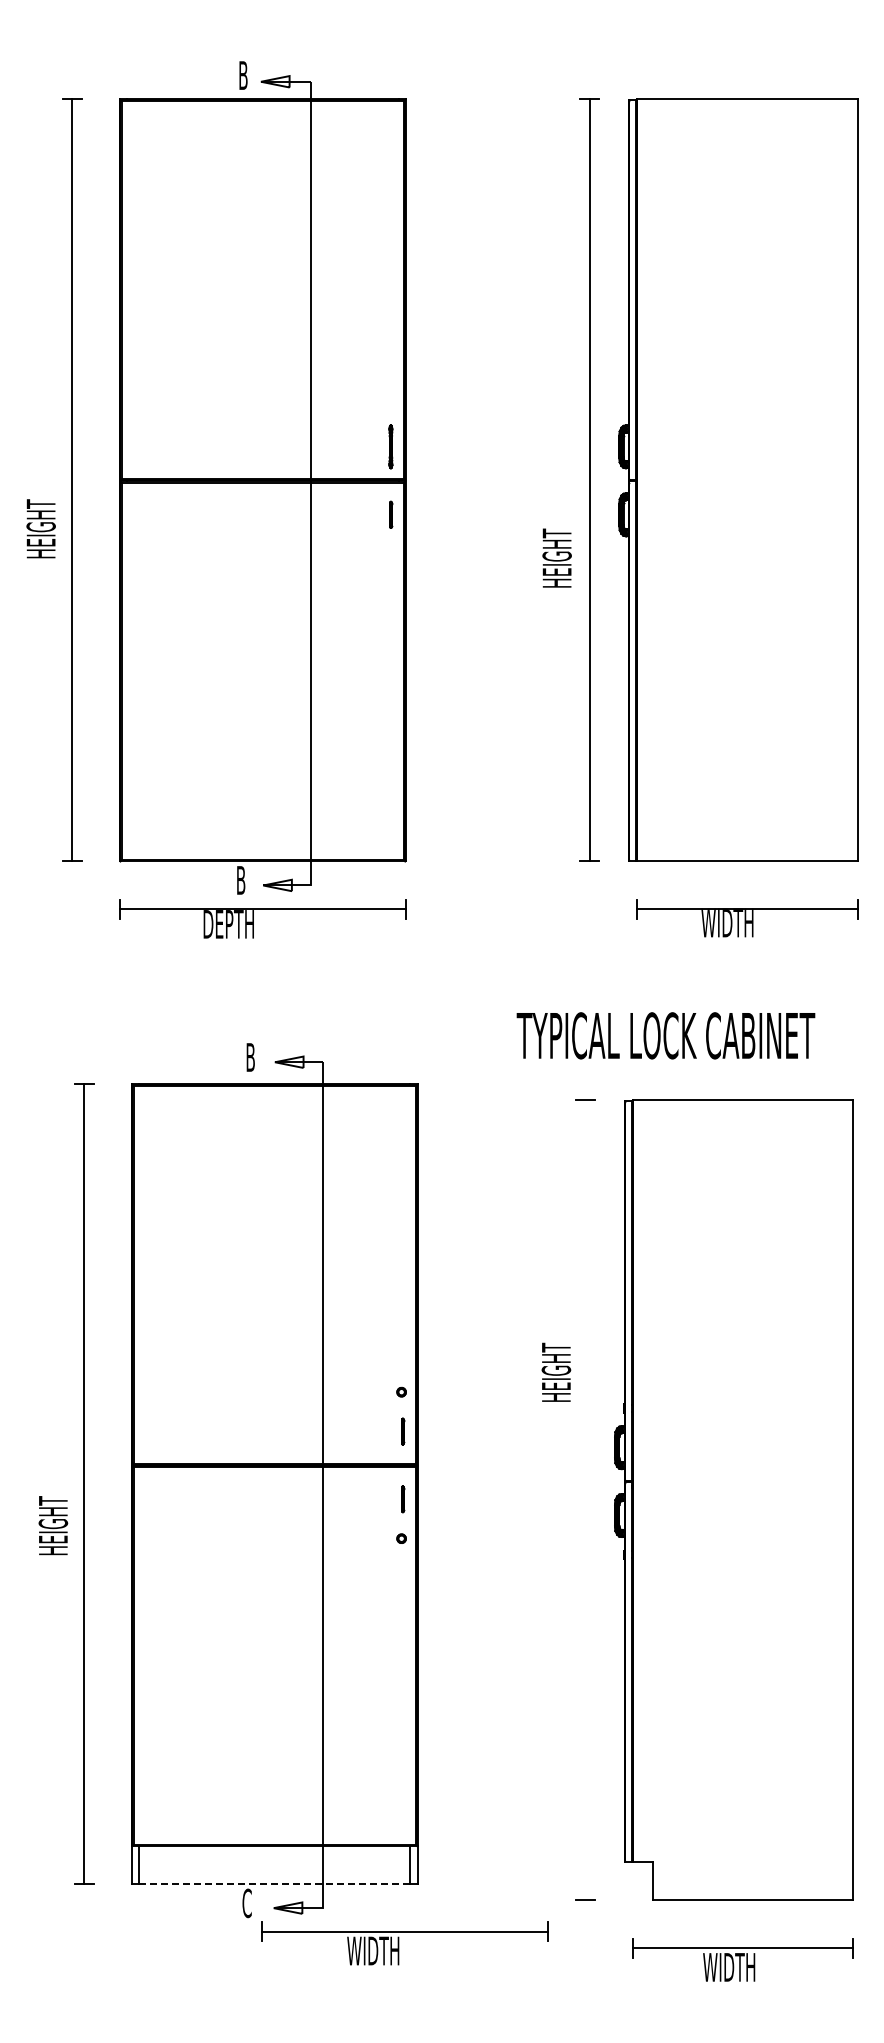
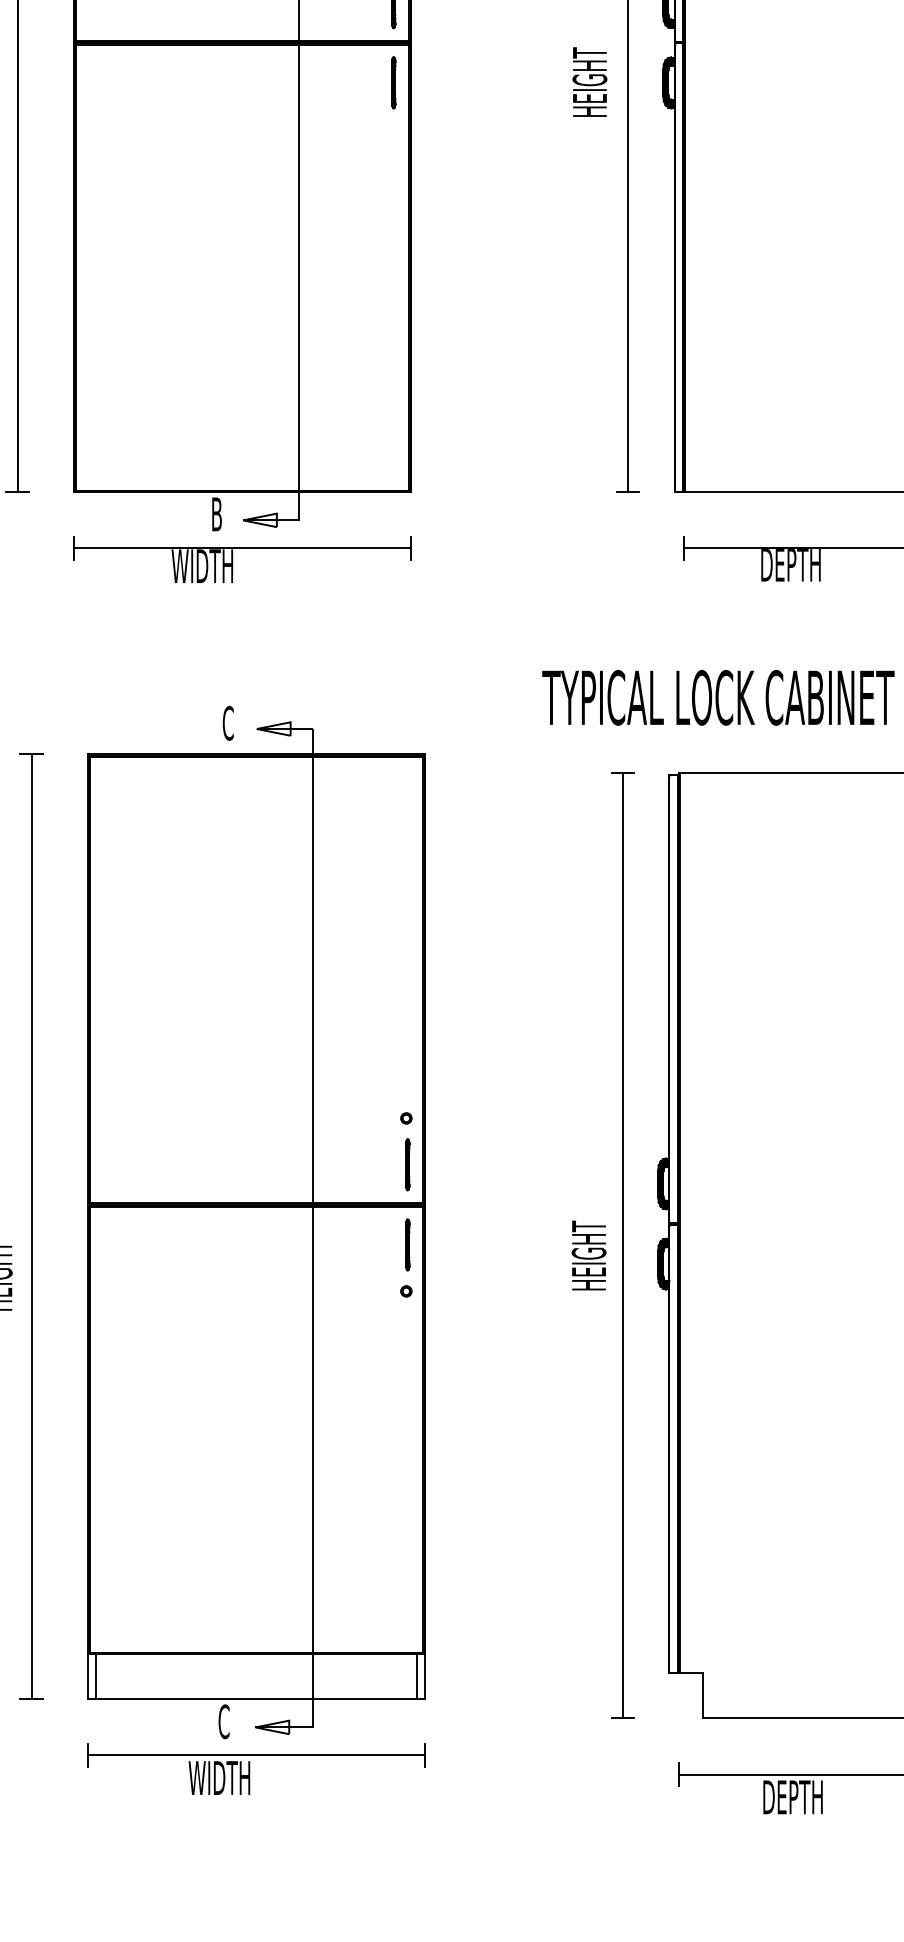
part: (390, 514) -> (393, 82), size x1.67
text: (556, 557) -> (589, 81), moved
text: (727, 923) -> (791, 565), WIDTH -> DEPTH
text: (228, 924) -> (202, 566), DEPTH -> WIDTH
text: (250, 1057) -> (228, 723), B -> C
text: (556, 1371) -> (589, 1254), moved
part: (402, 1431) -> (407, 1164), size x1.67
part: (402, 1498) -> (407, 1243), size x1.67
line: (585, 1499) -> (623, 1245), added
line: (274, 1884) -> (256, 1699), dashed -> solid
part: (404, 1943) -> (256, 1769), moved
text: (729, 1967) -> (793, 1797), WIDTH -> DEPTH

